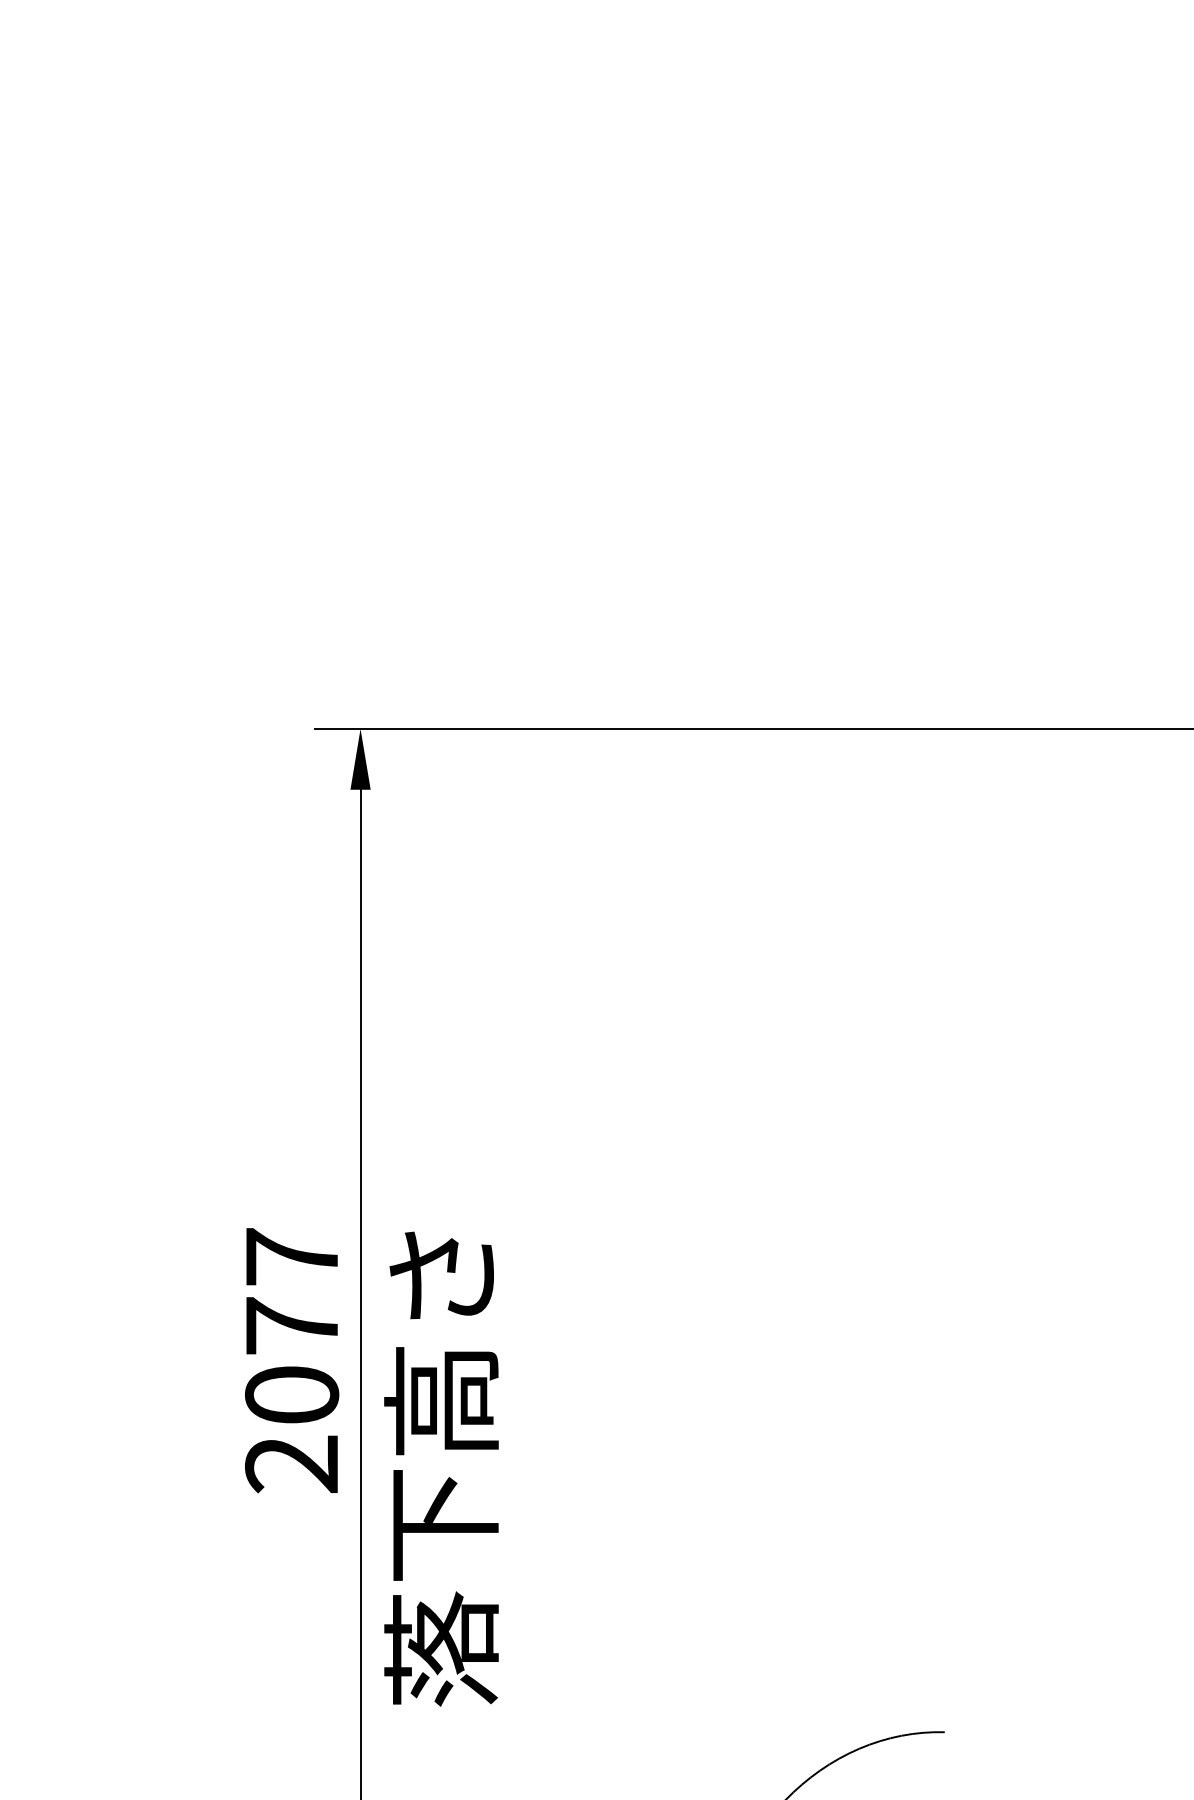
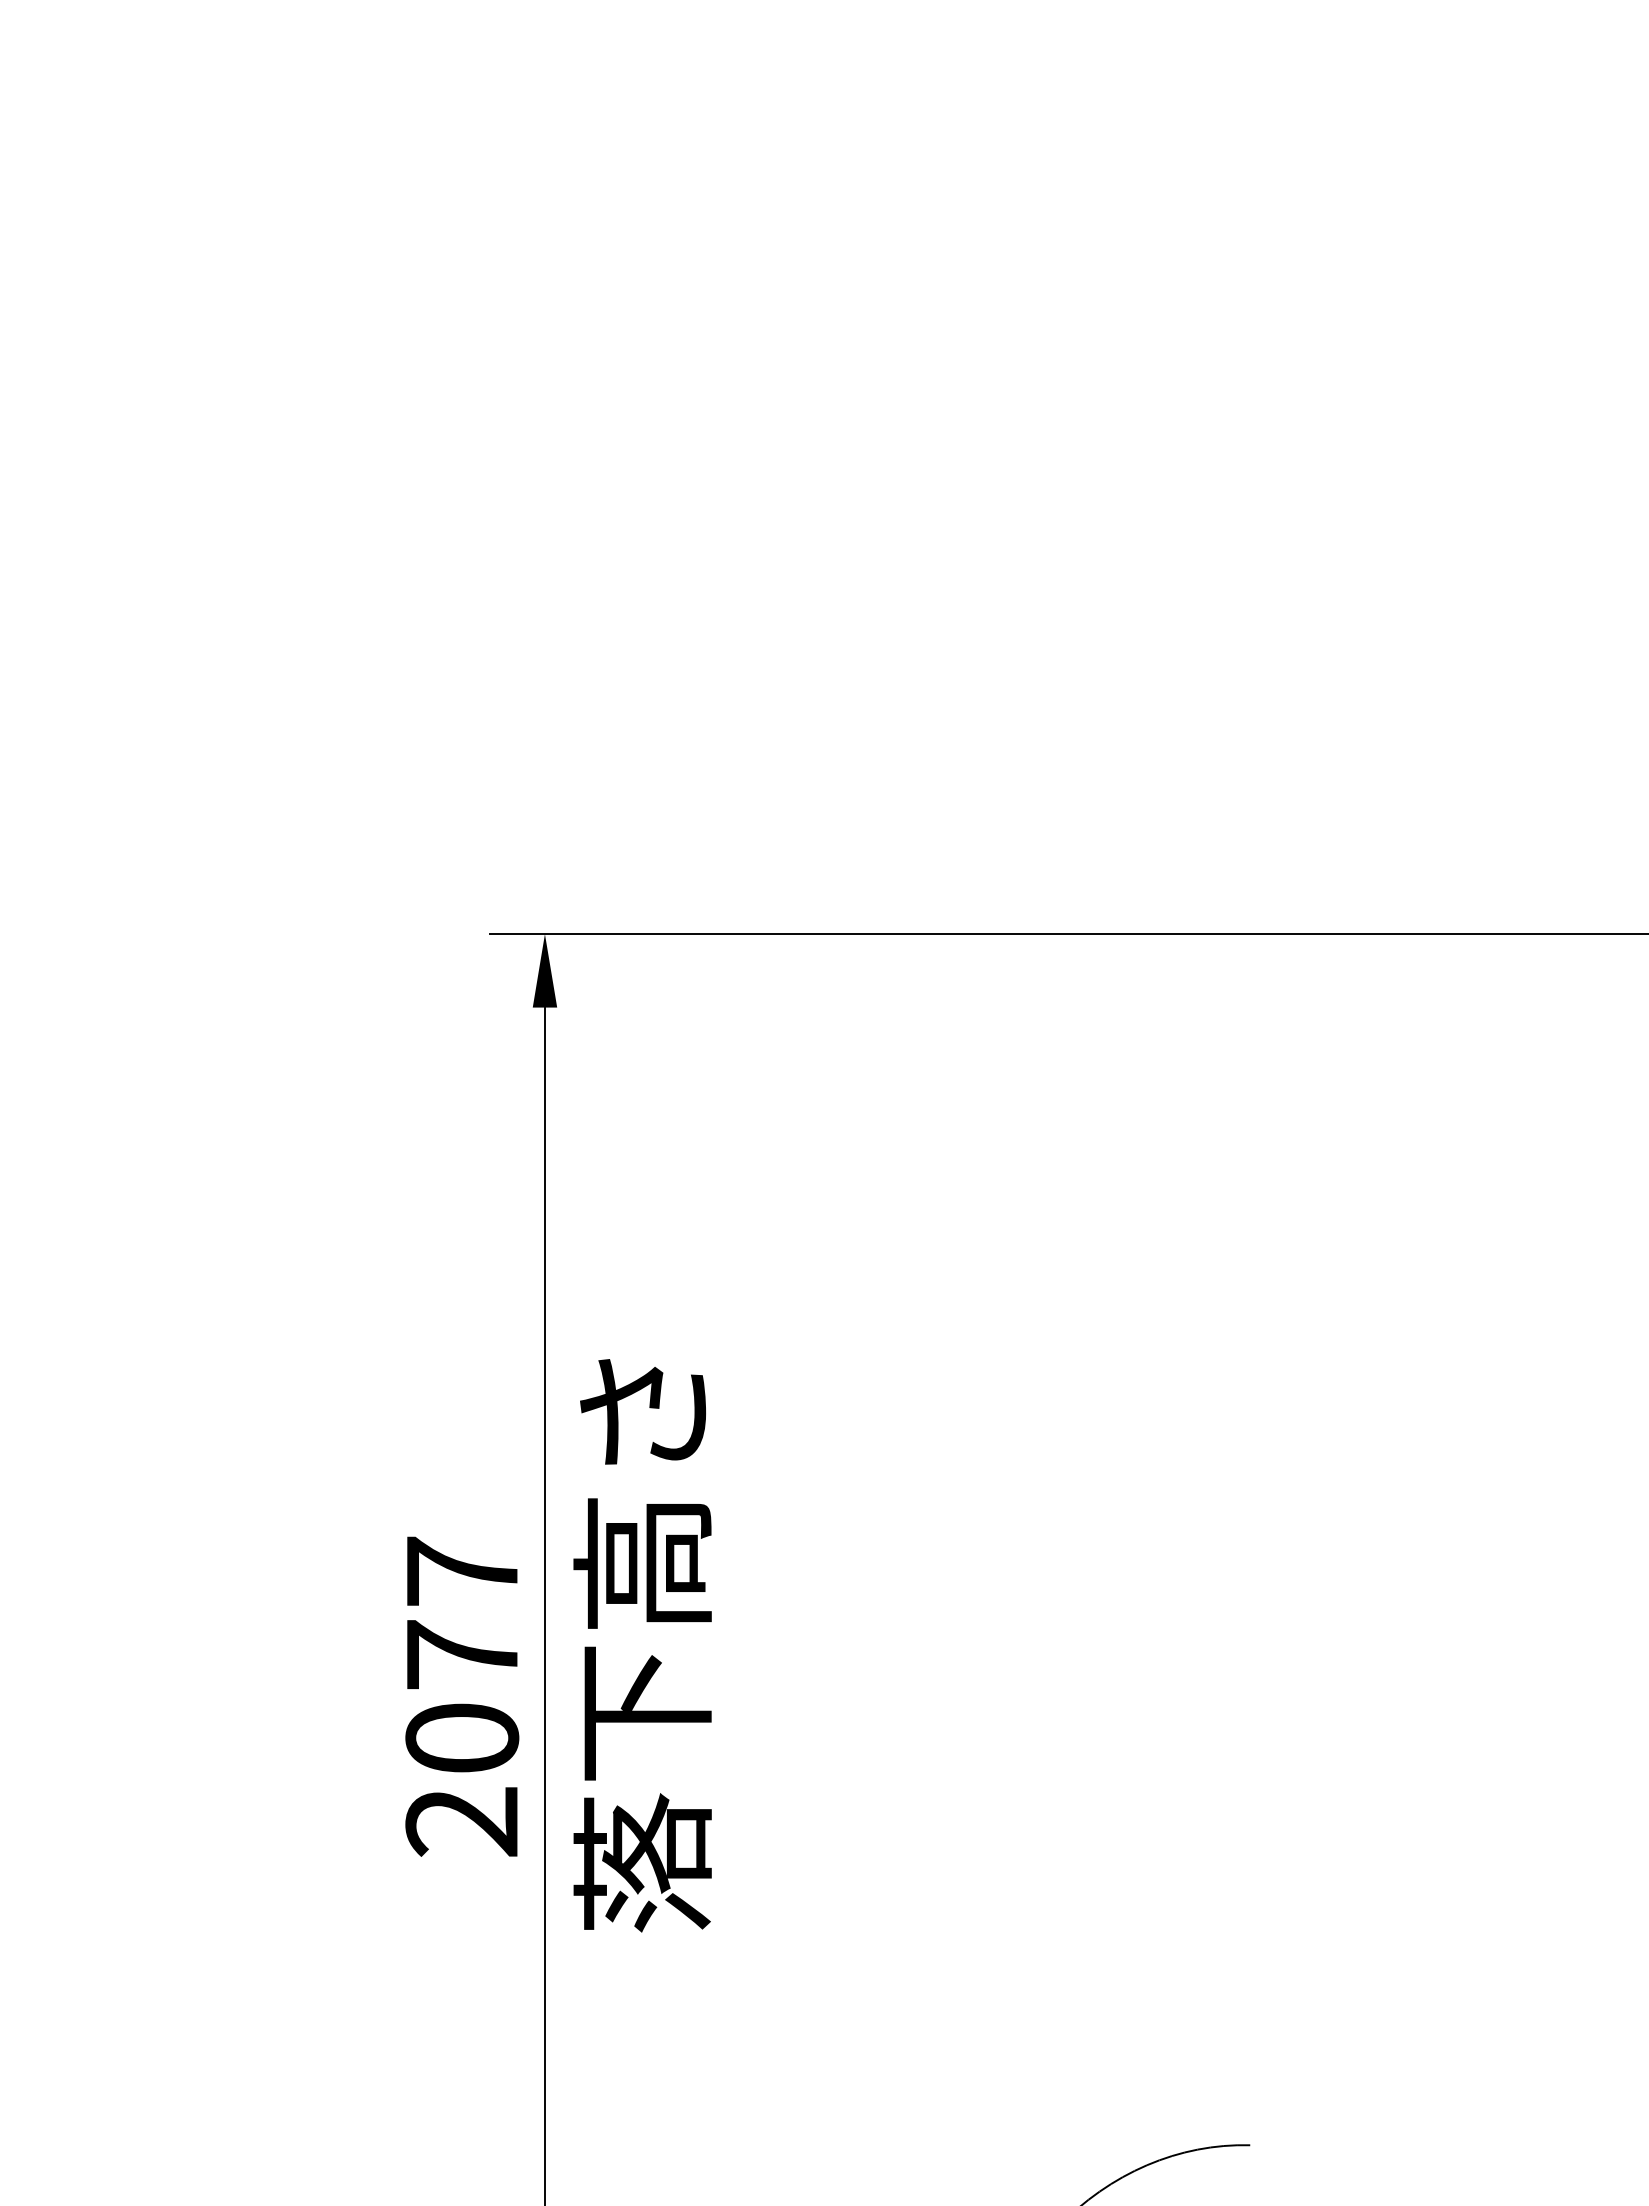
text: (441, 1468) -> (642, 1645), moved

